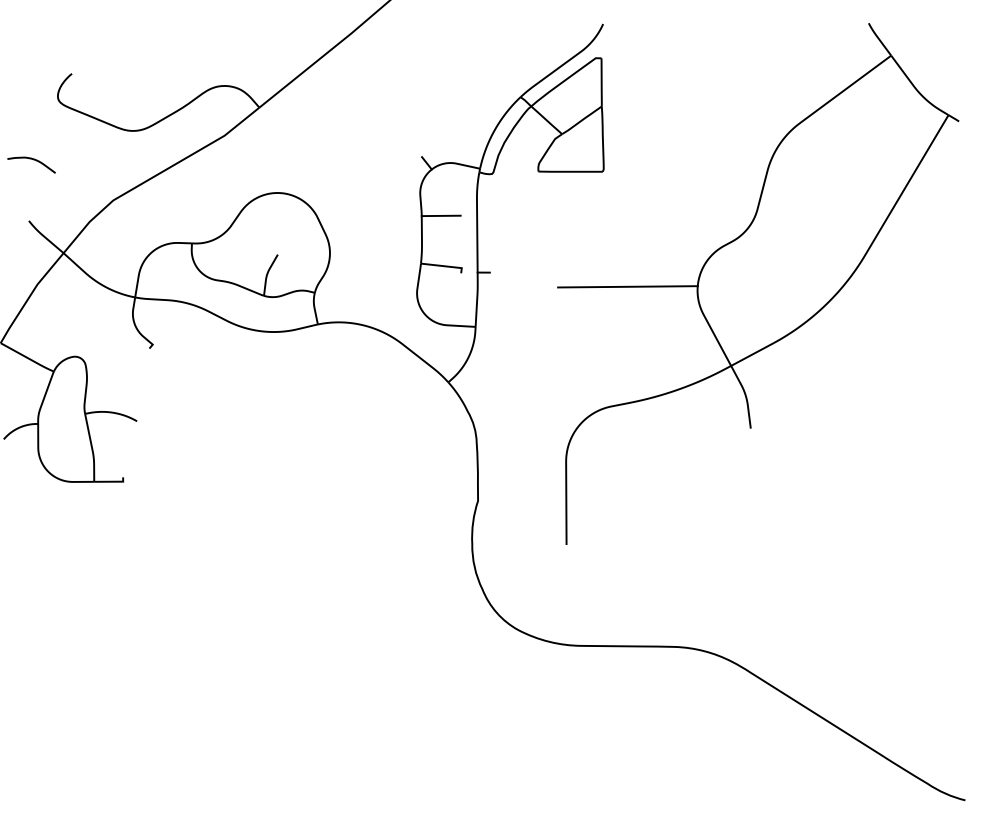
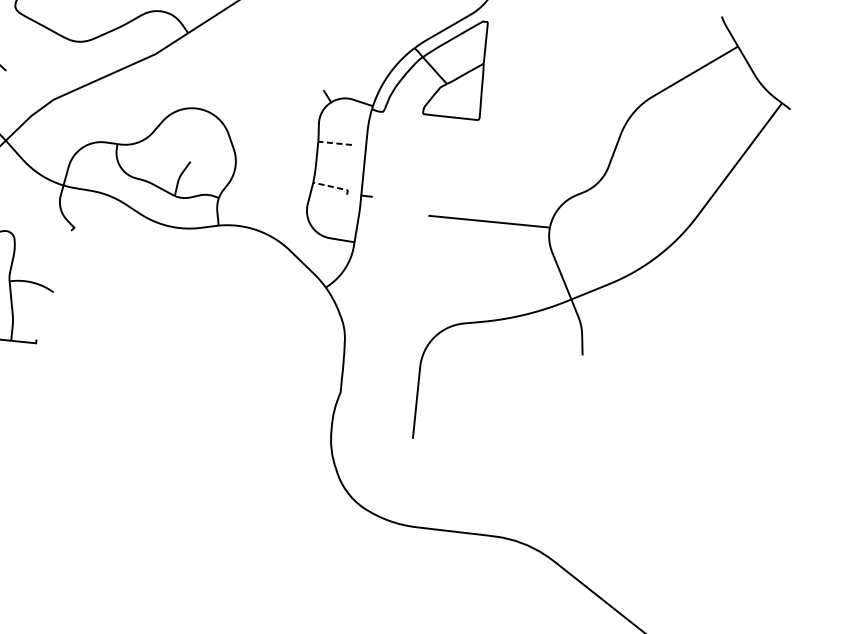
line: (440, 215) -> (334, 142), solid -> dashed
line: (444, 266) -> (333, 187), solid -> dashed

